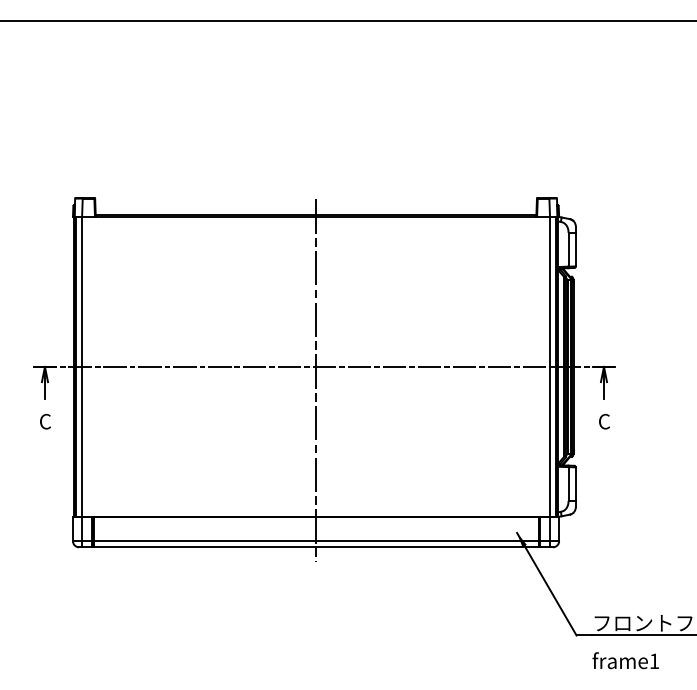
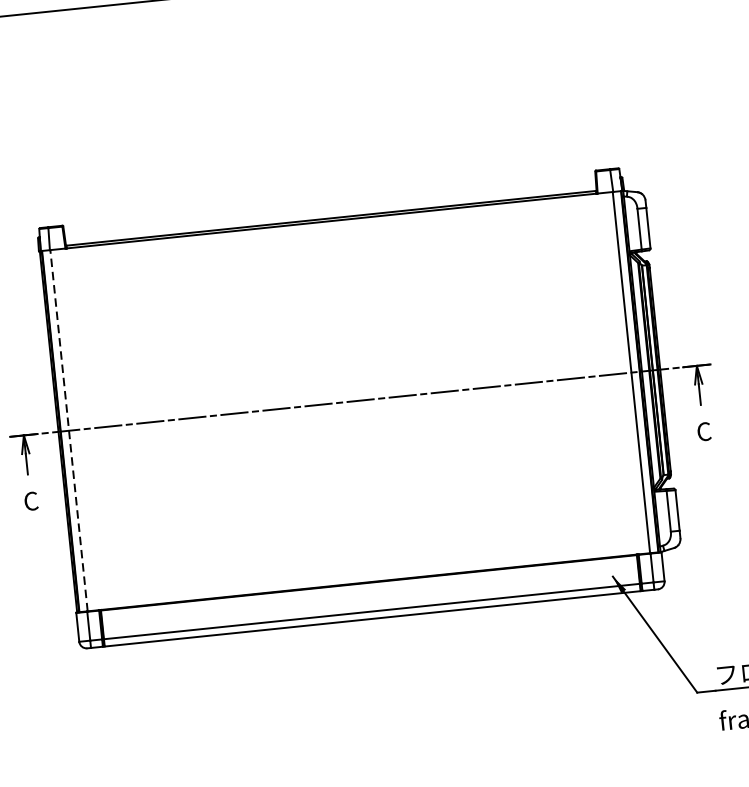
line: (82, 366) -> (69, 430), solid -> dashed
line: (316, 380) -> (352, 417), removed

